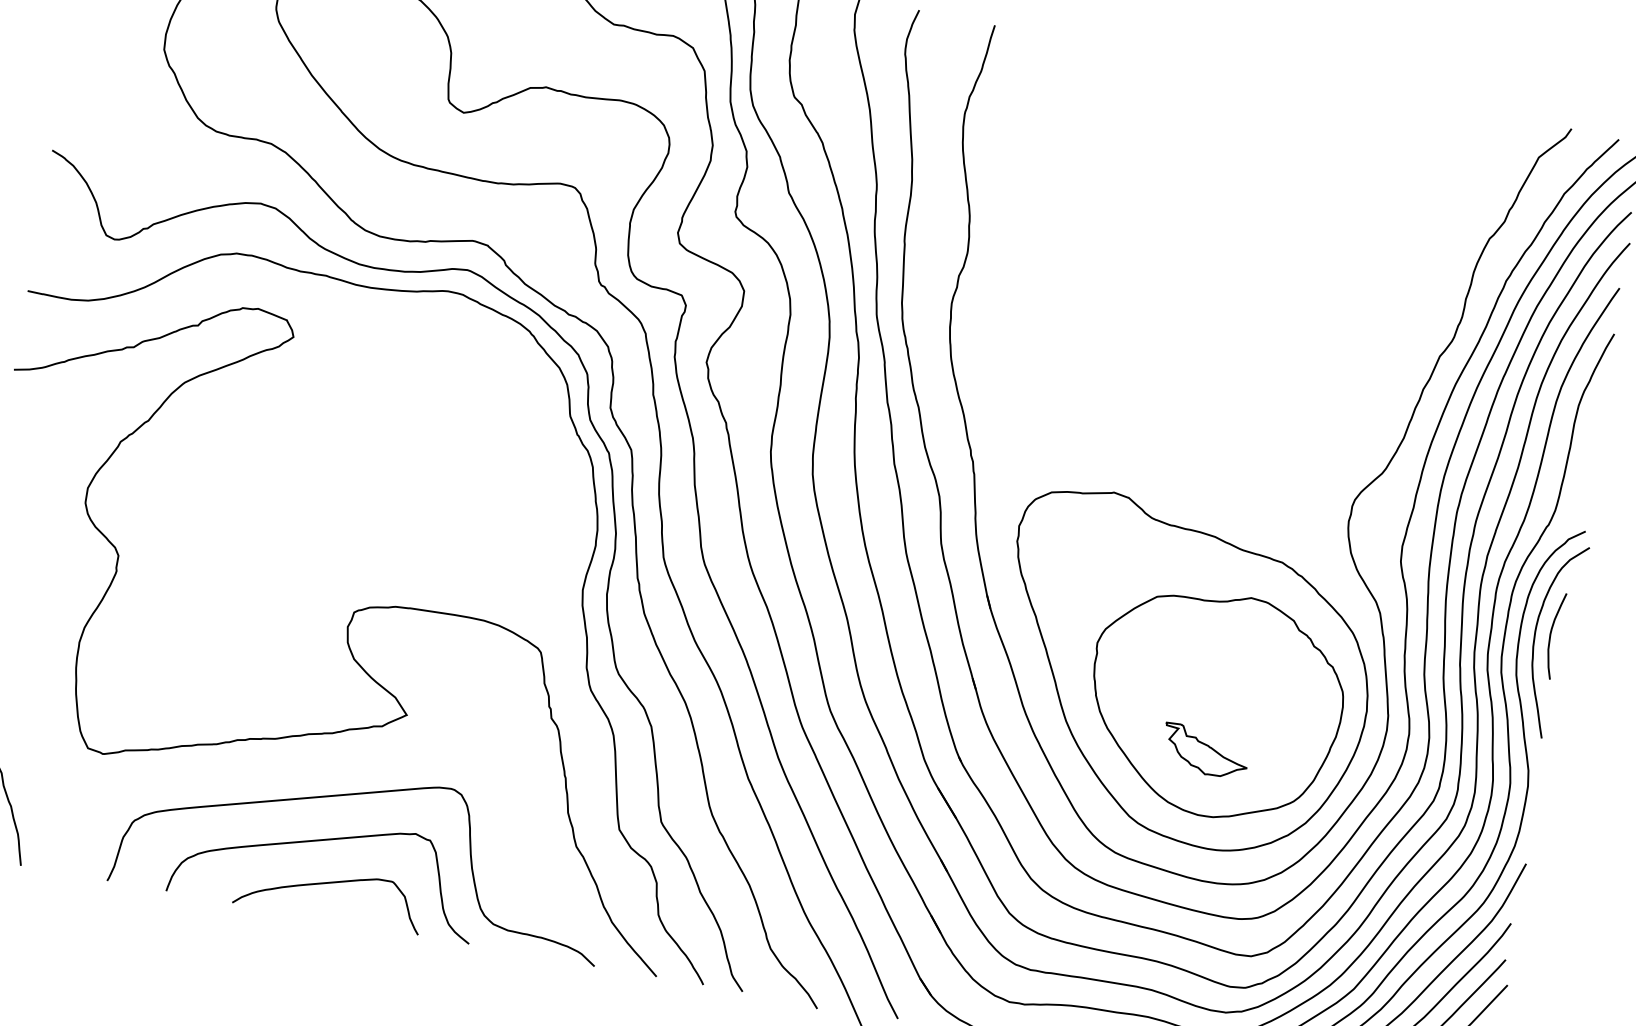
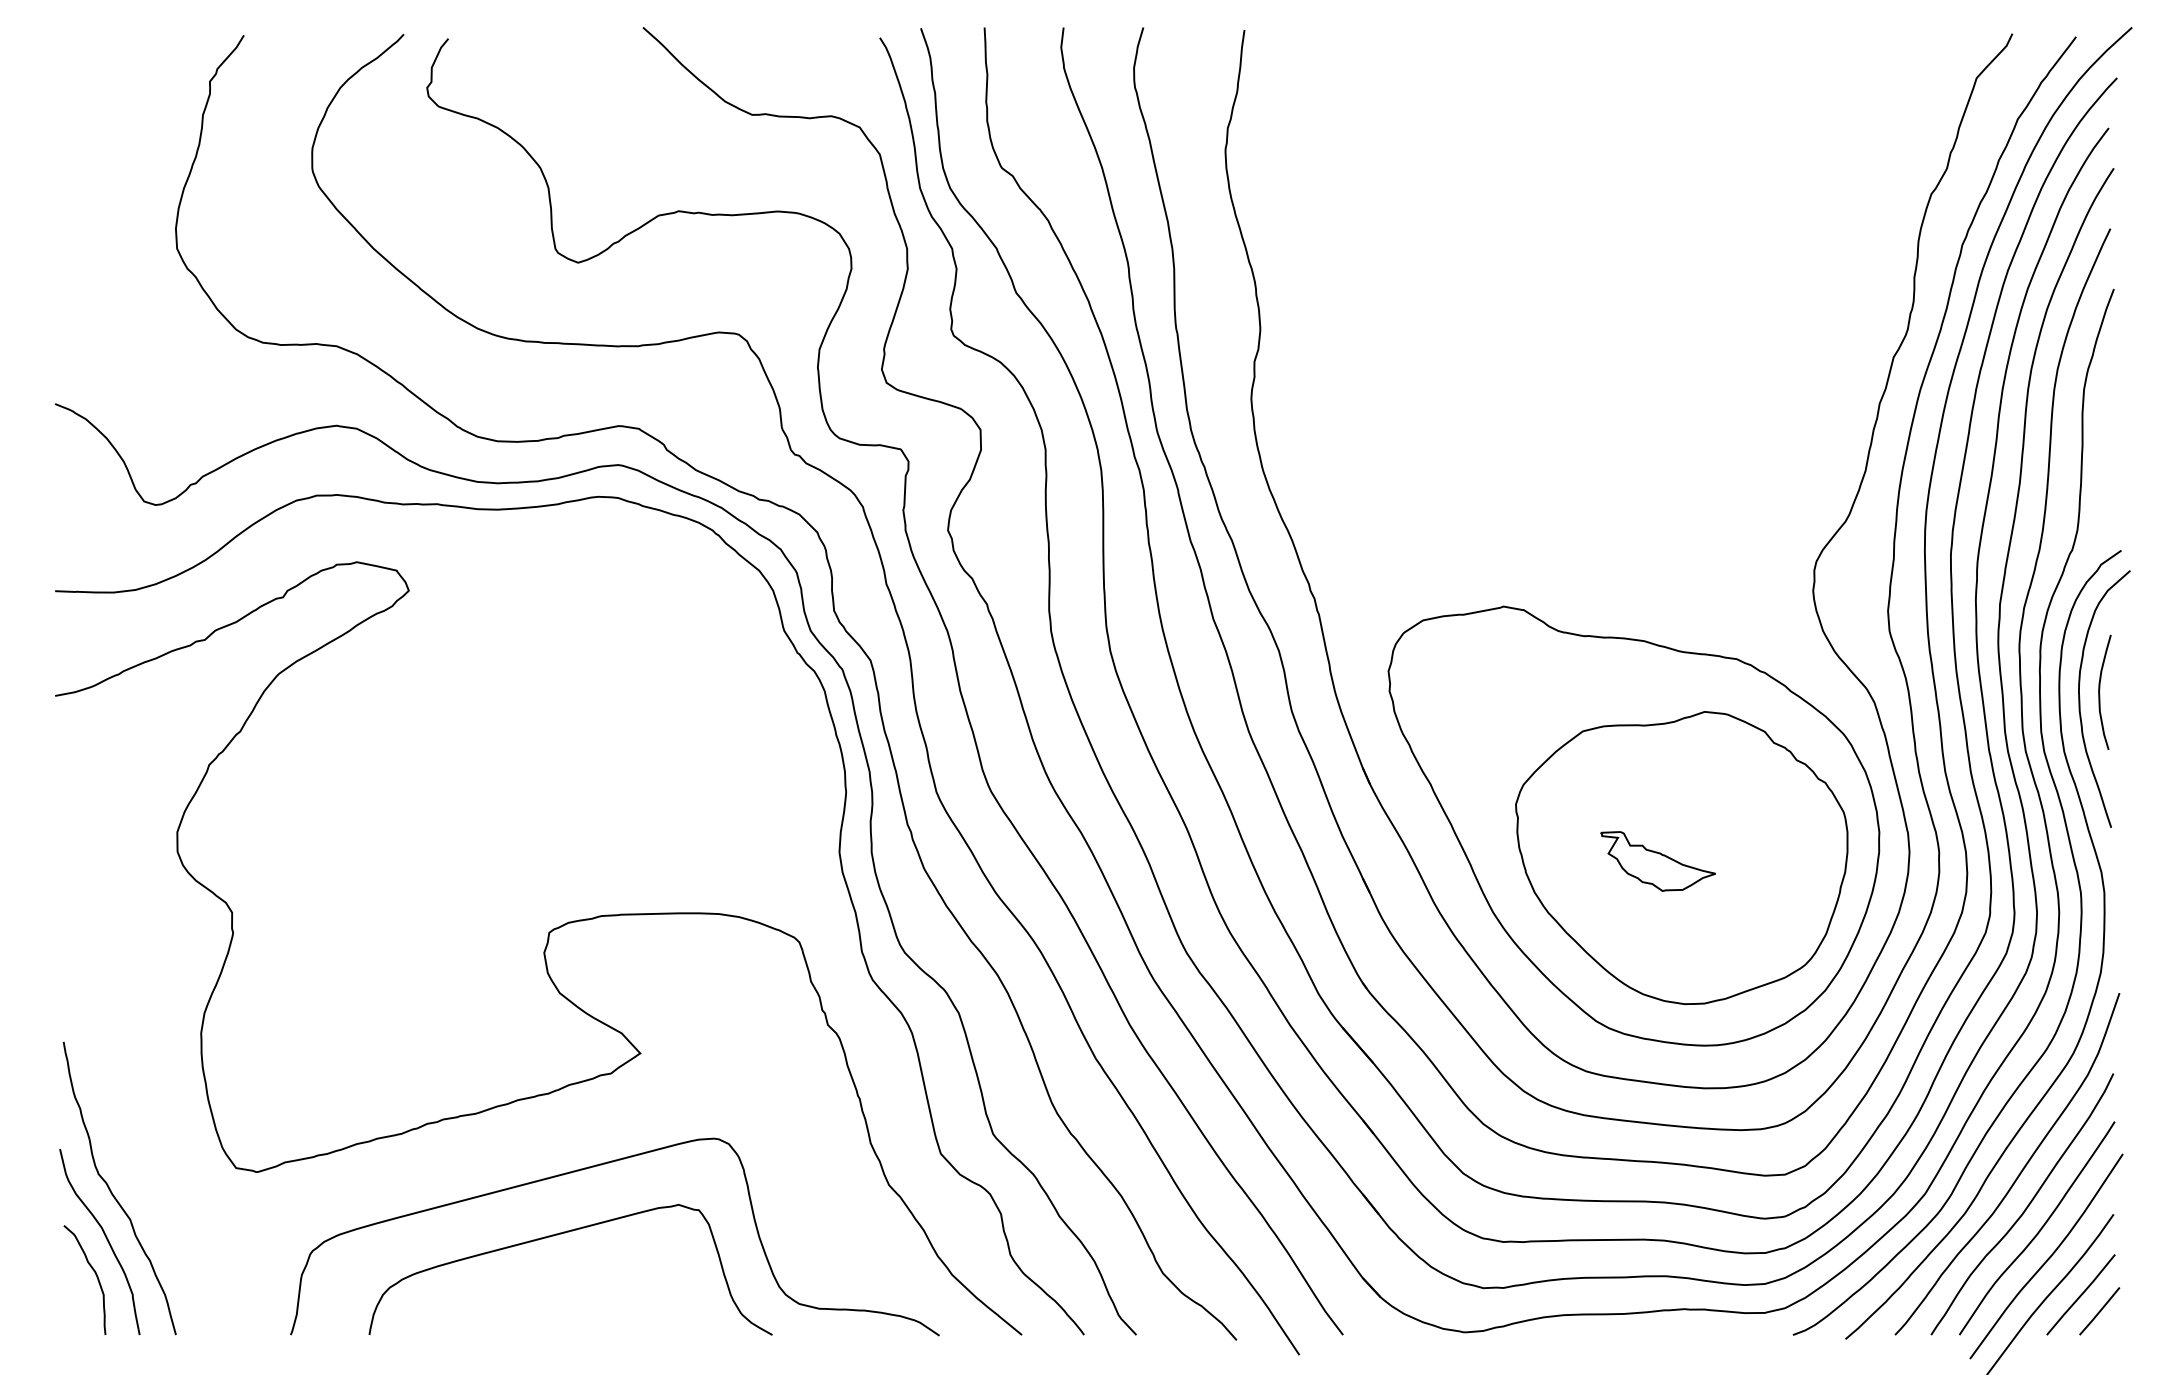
part: (1205, 751) -> (1657, 861), moved
curve: (329, 883) -> (578, 1288), removed

